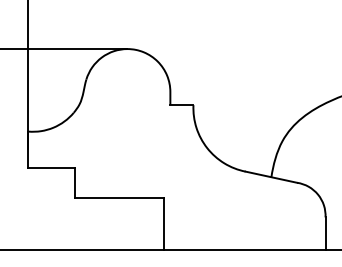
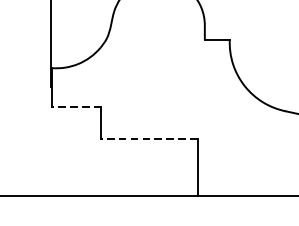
line: (51, 167) -> (76, 106), solid -> dashed
line: (119, 197) -> (149, 139), solid -> dashed

